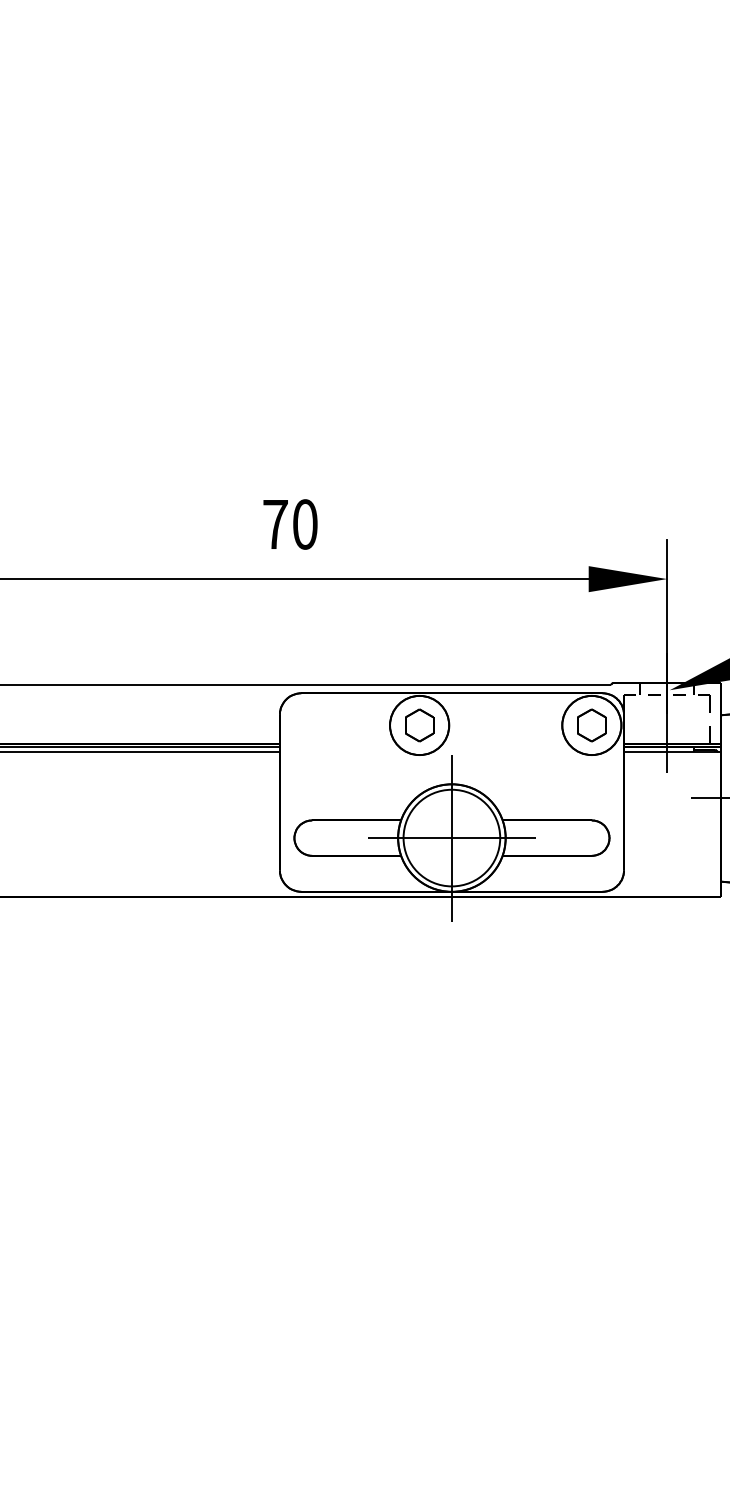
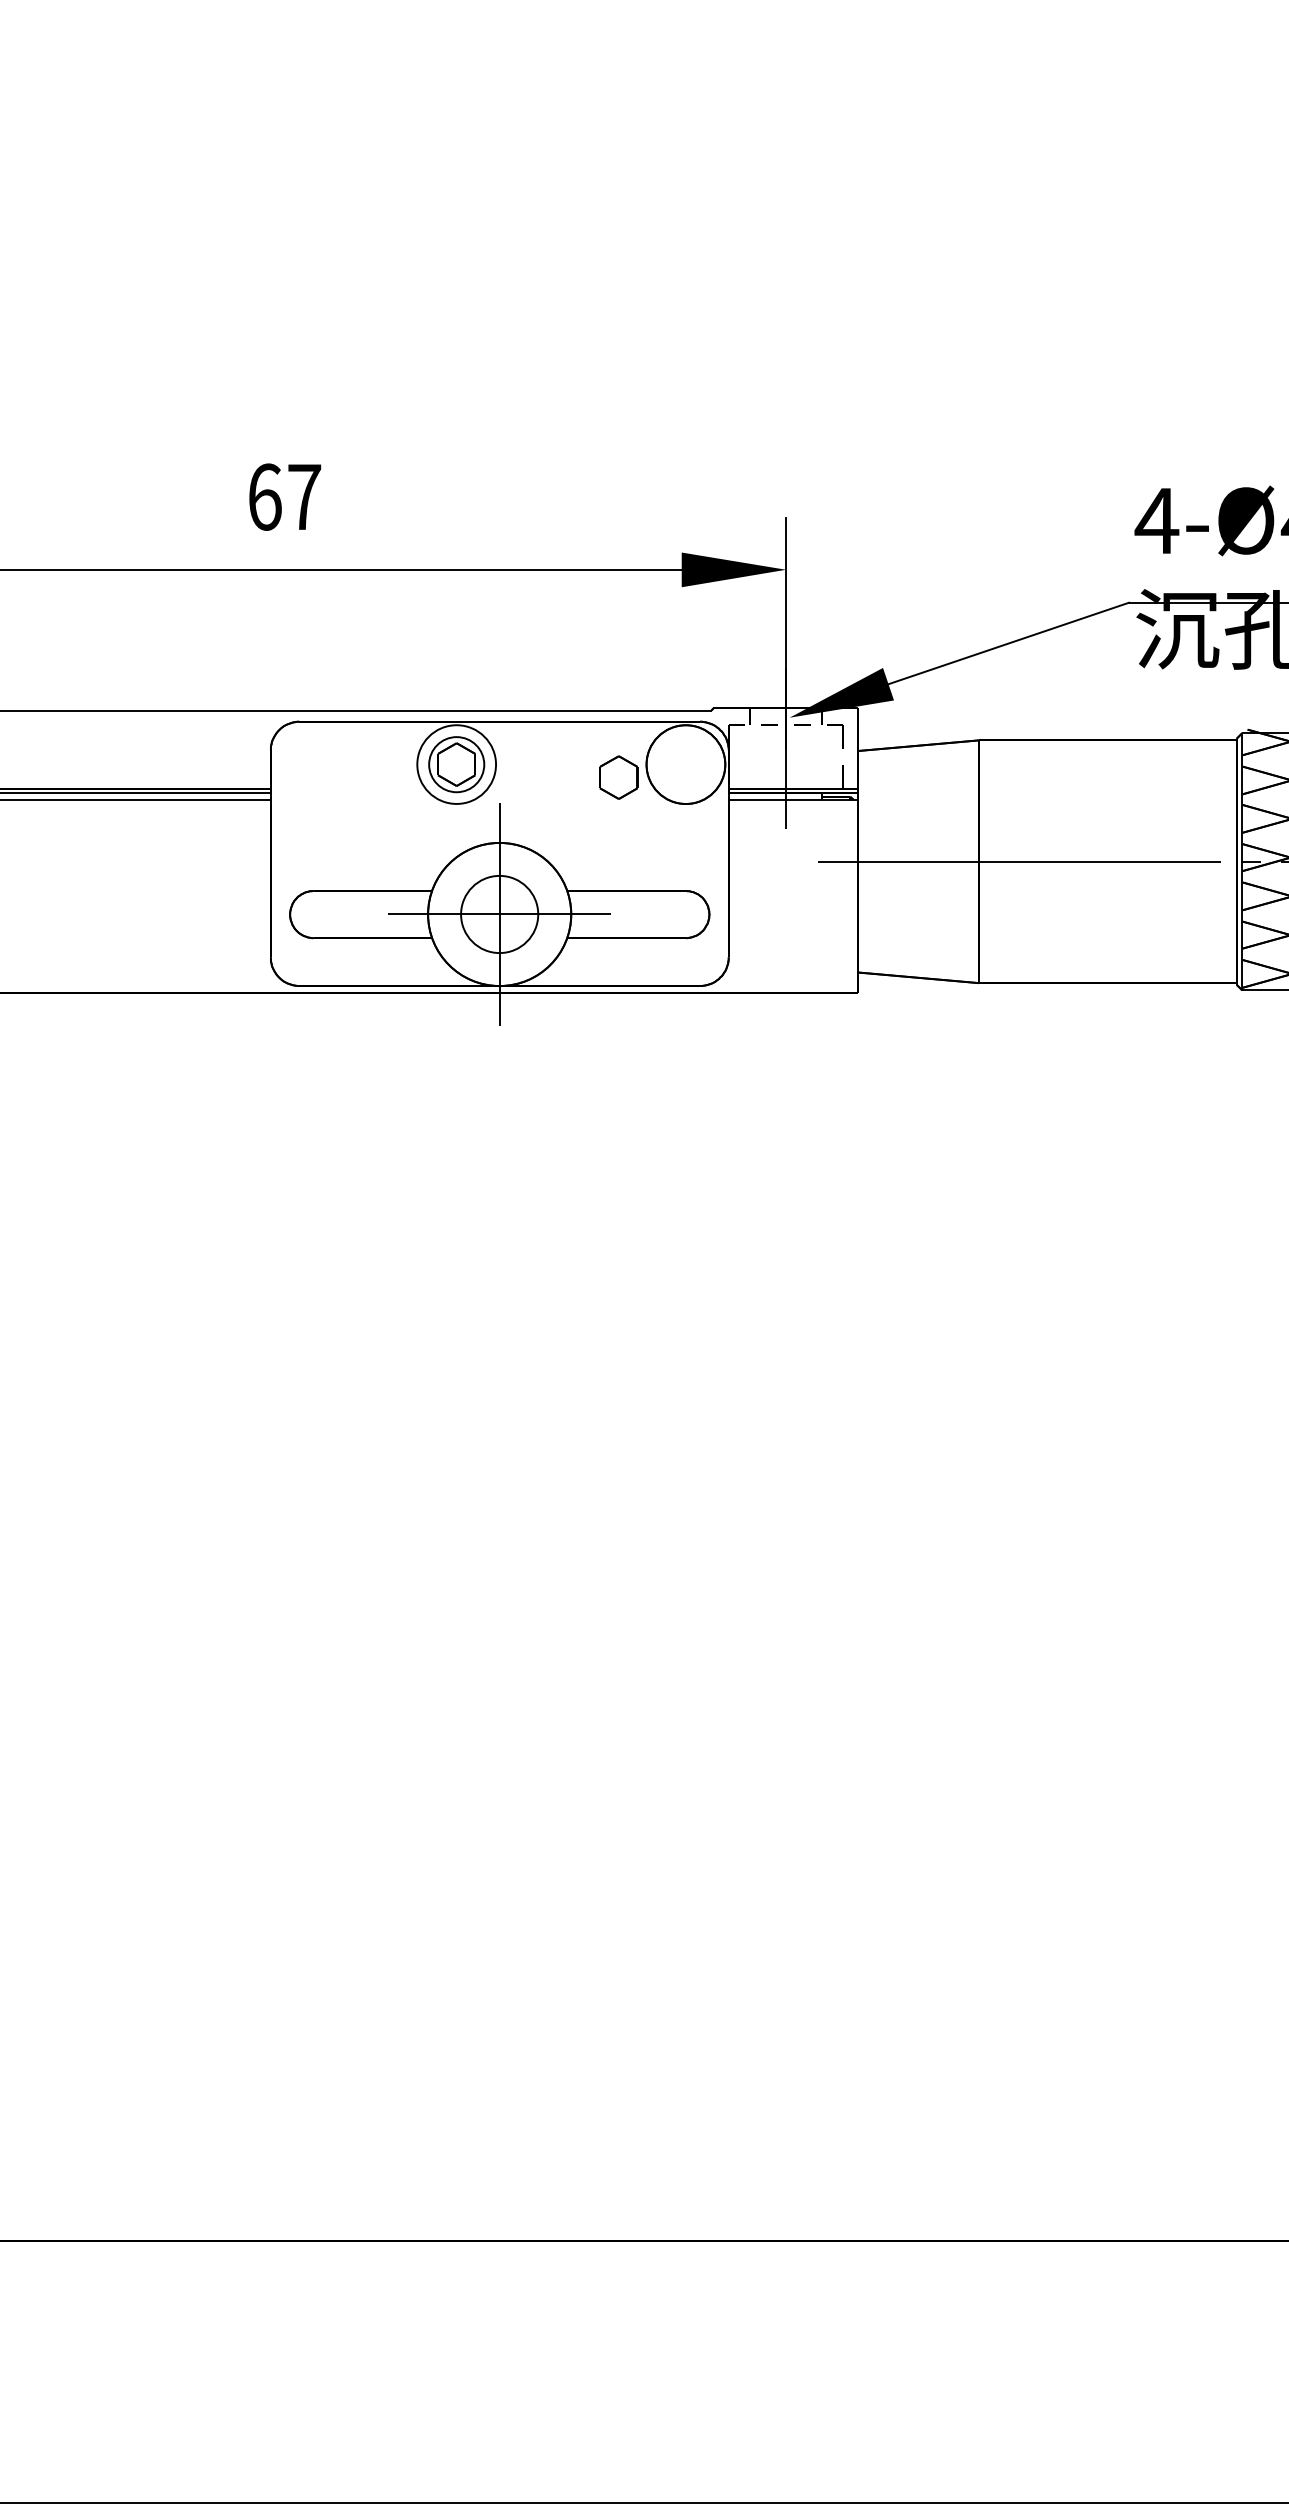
text: (290, 524) -> (285, 496), 70 -> 67
circle: (419, 725) -> (456, 764), size x0.7
part: (591, 725) -> (618, 777), moved
circle: (451, 838) -> (499, 914), size x0.6

